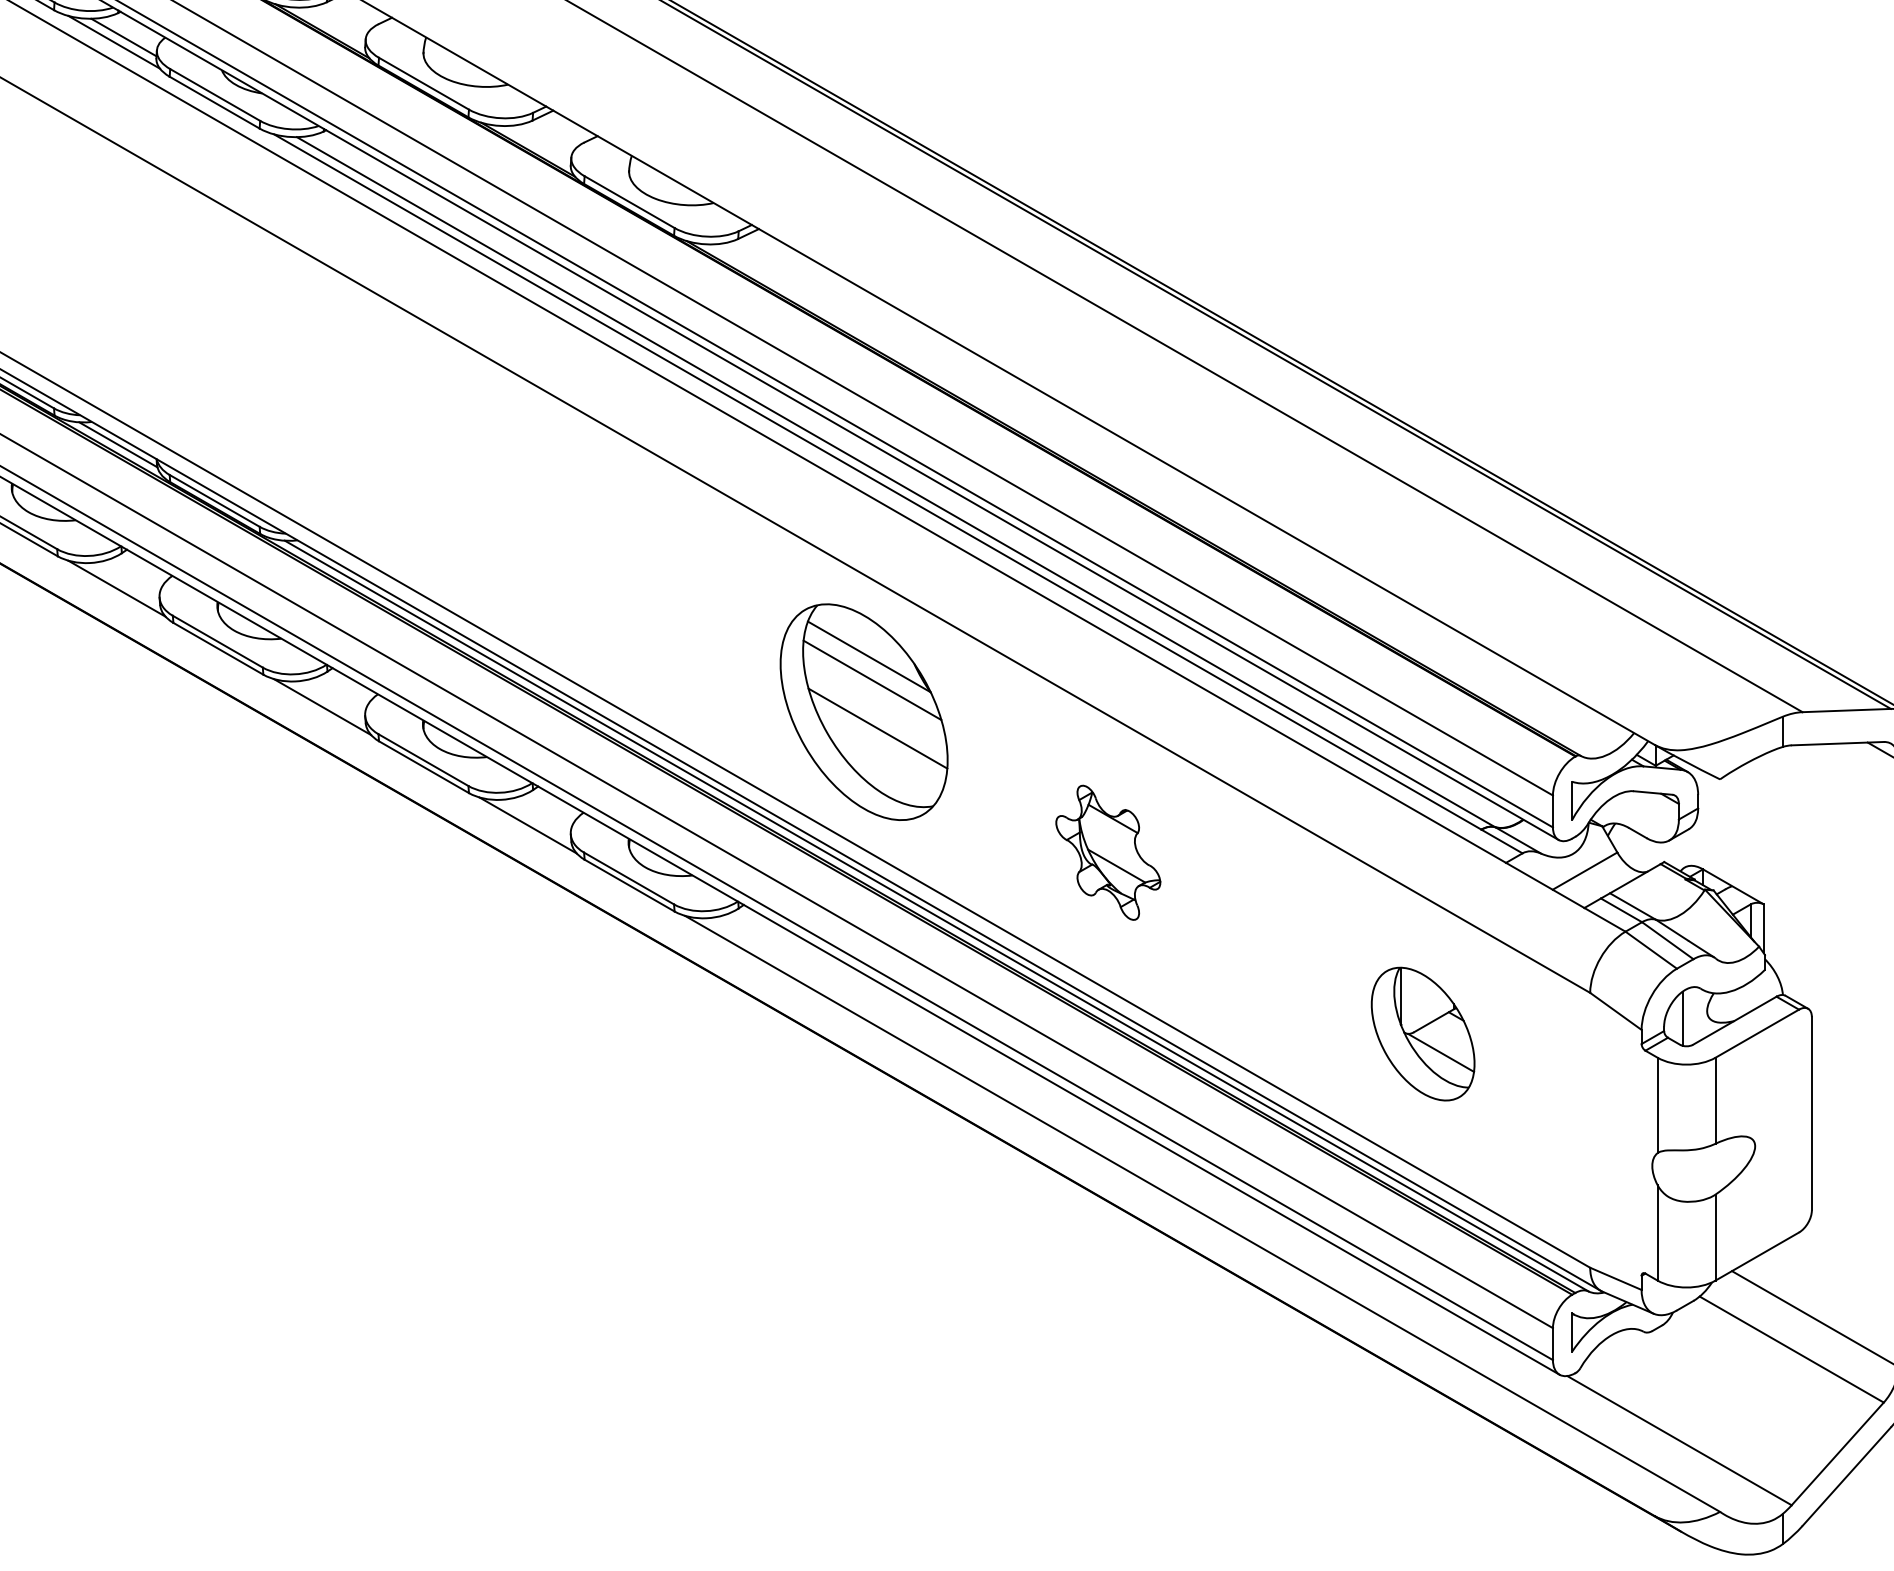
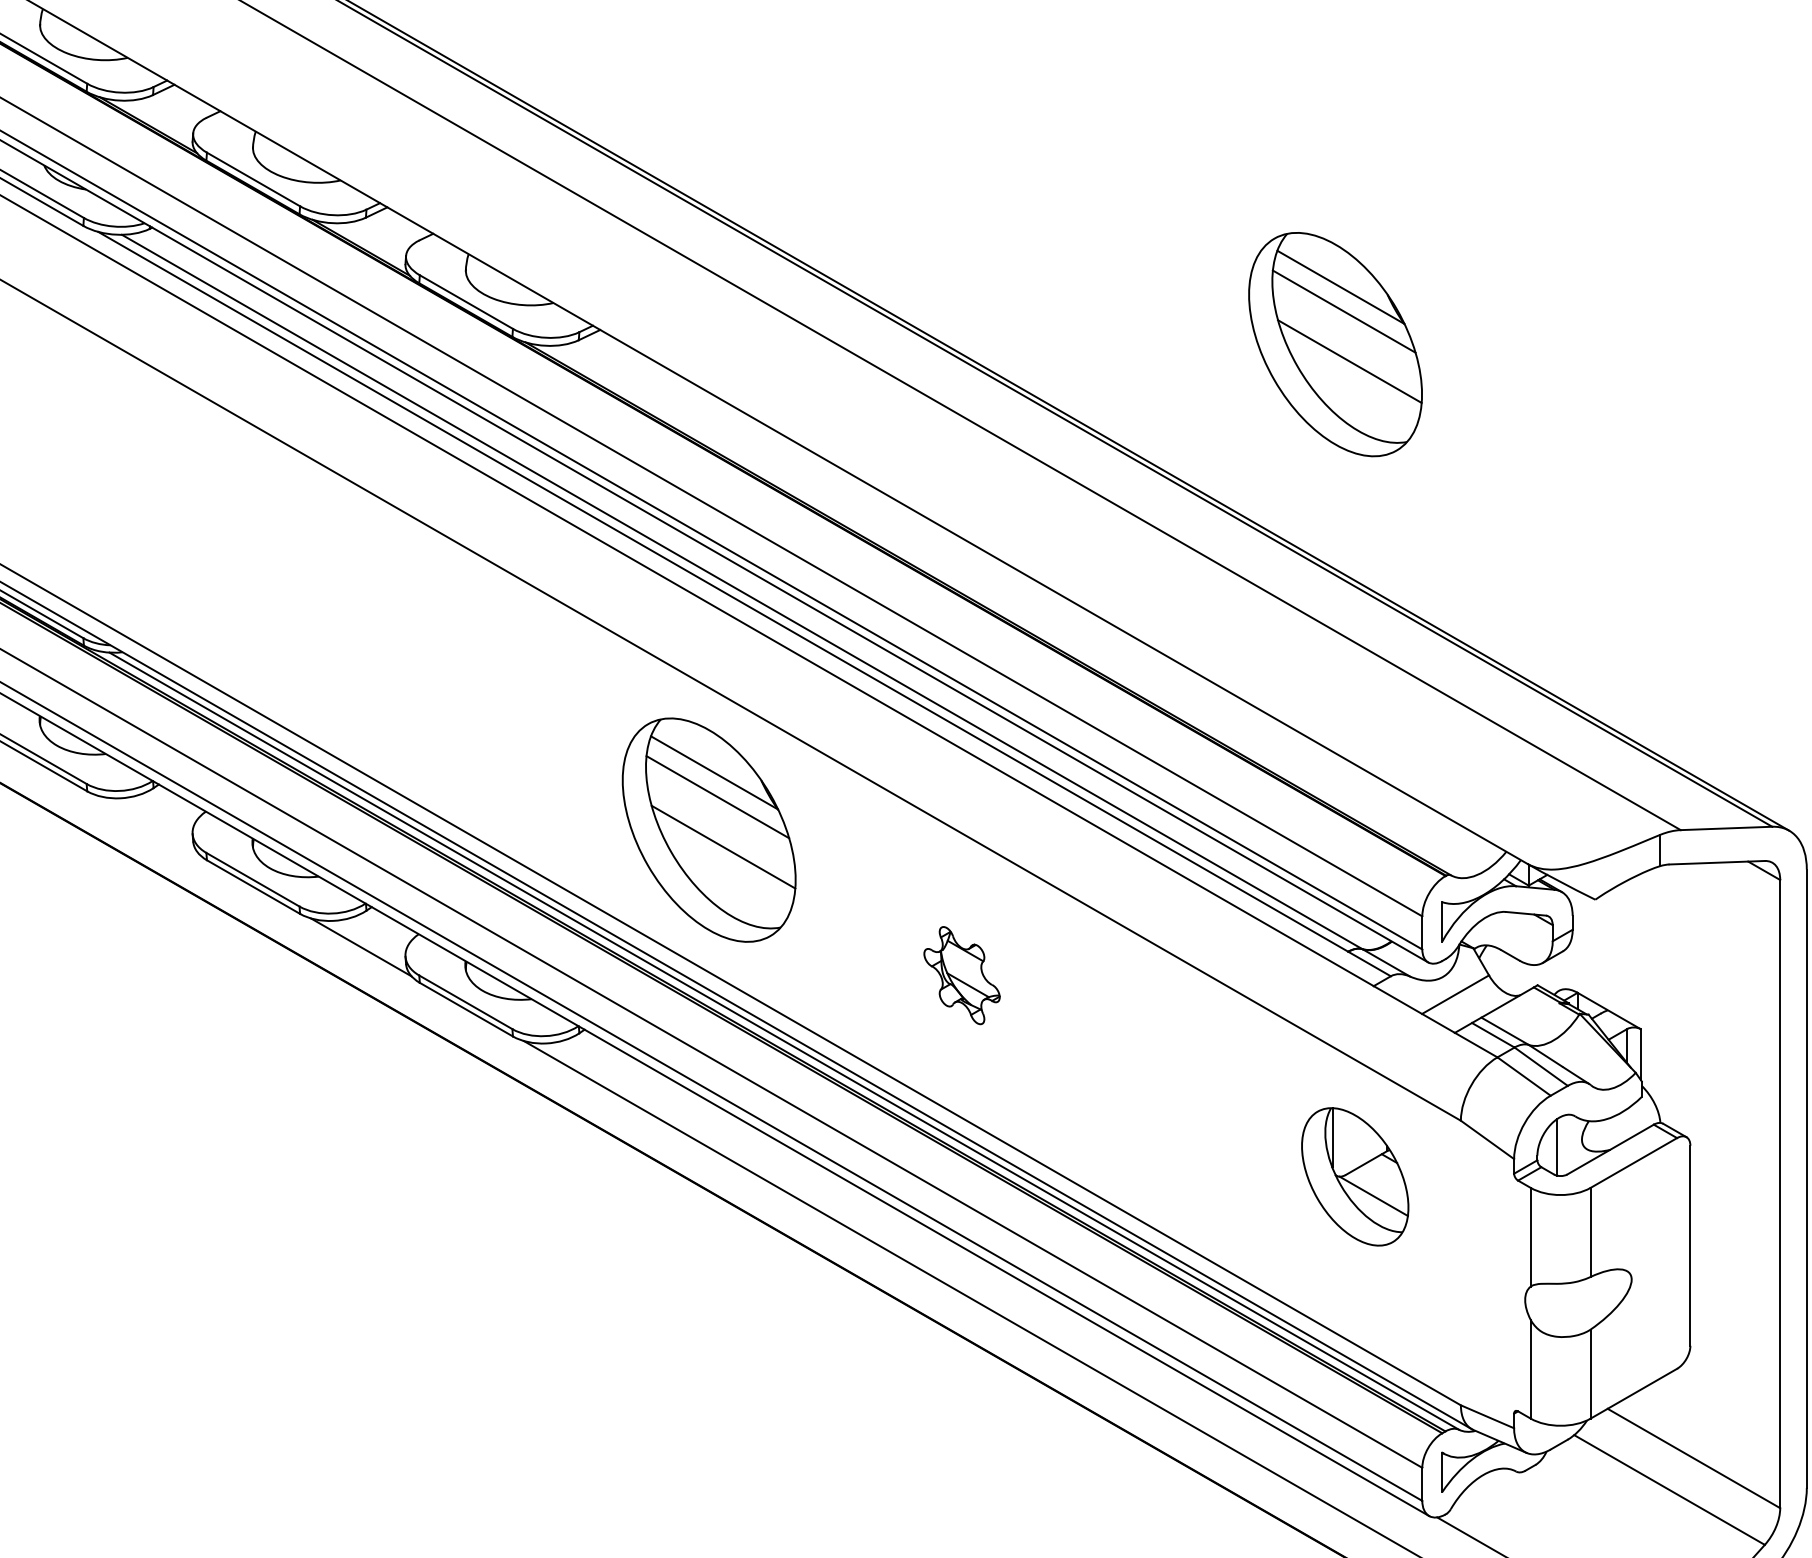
part: (1468, 242) -> (1334, 343), added
line: (322, 707) -> (148, 825), removed
part: (1108, 852) -> (962, 975), size x0.7
part: (1422, 1033) -> (1354, 1176), moved

